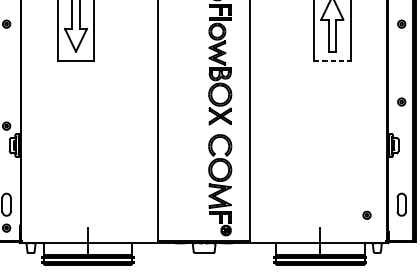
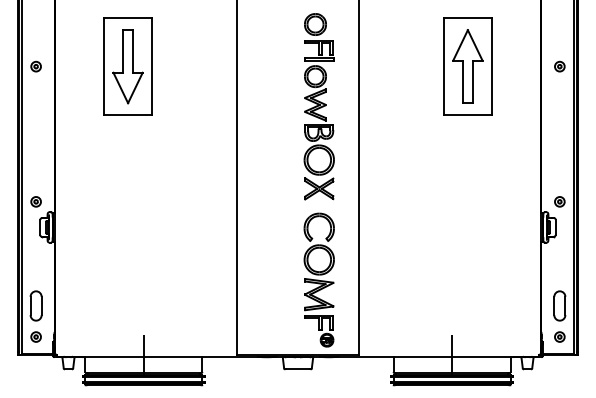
line: (332, 61) -> (468, 115), dashed -> solid
part: (401, 101) -> (559, 201), moved
part: (366, 214) -> (559, 336), moved

